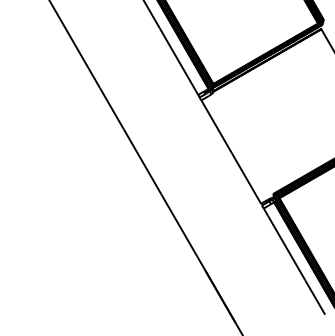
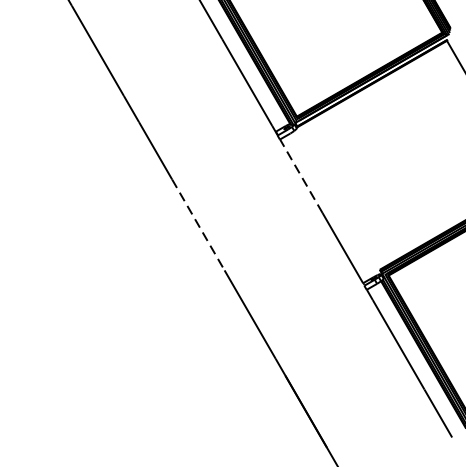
line: (216, 126) -> (301, 175), solid -> dashed
line: (142, 161) -> (198, 224), solid -> dashed

